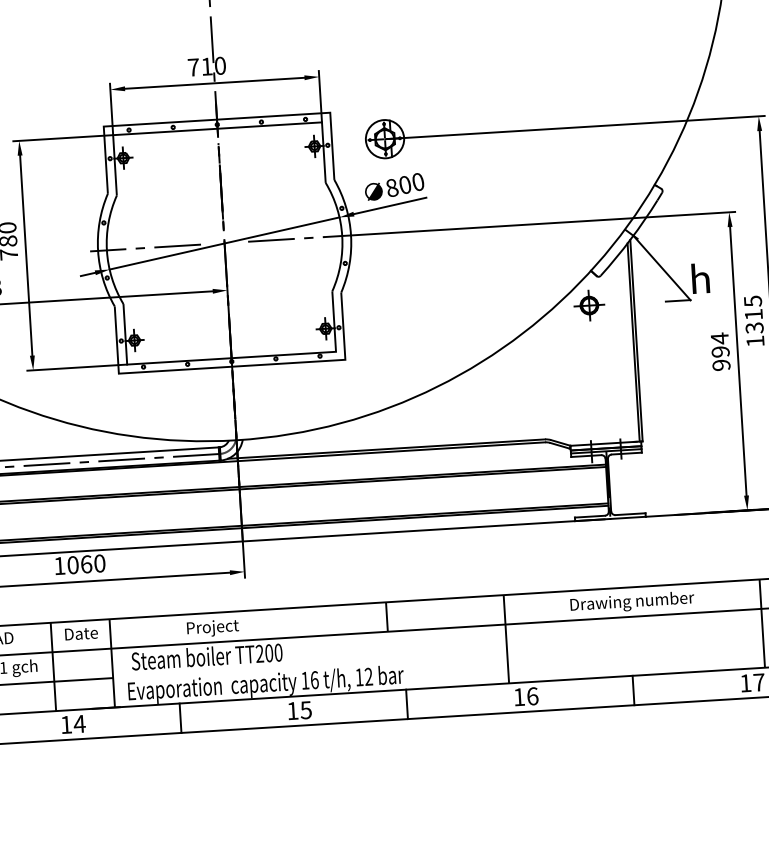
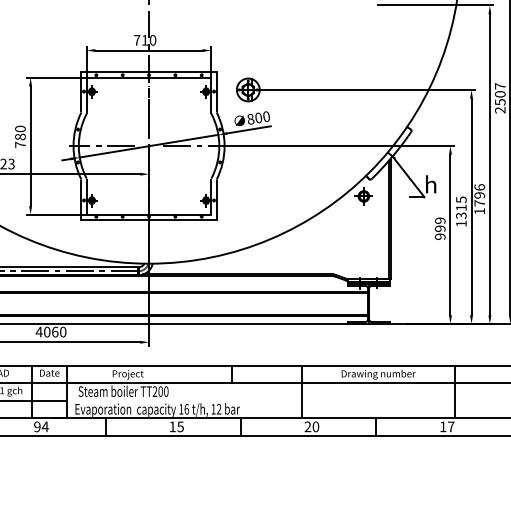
text: (720, 338) -> (440, 220), 994 -> 999
text: (58, 565) -> (38, 331), 1060 -> 4060
text: (525, 696) -> (311, 426), 16 -> 20
text: (66, 724) -> (37, 426), 14 -> 94

